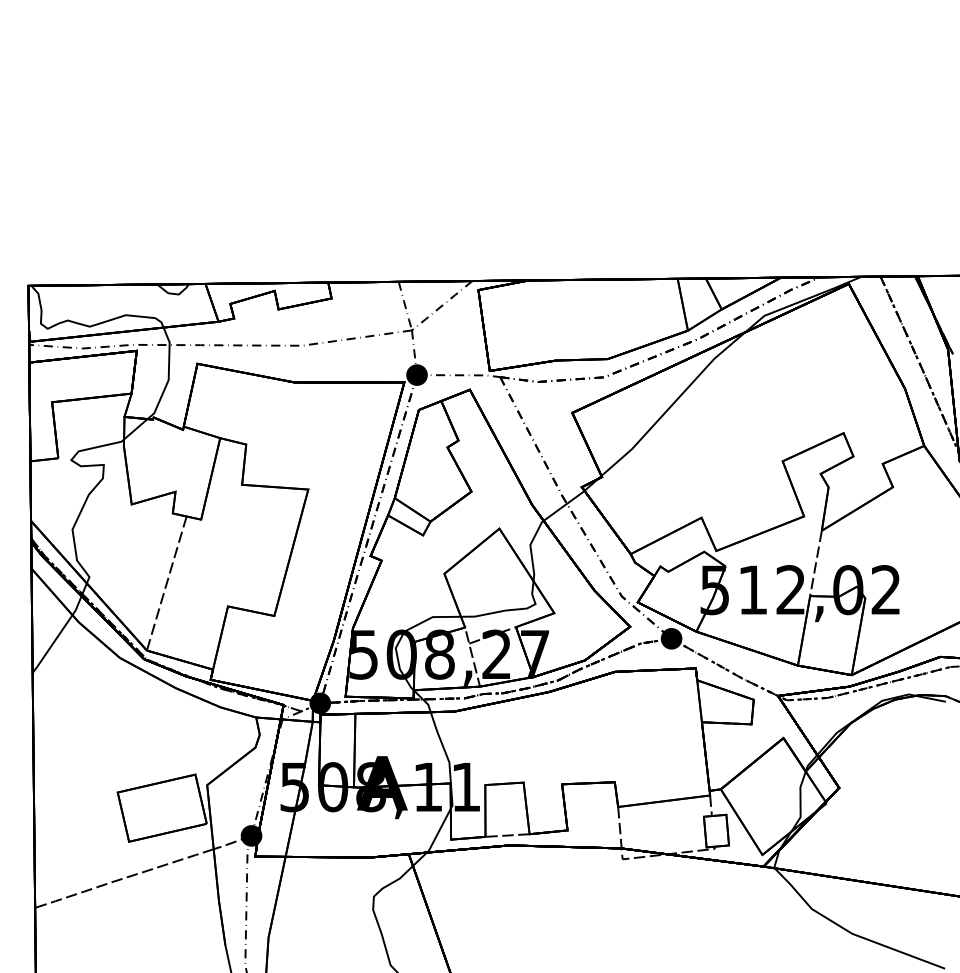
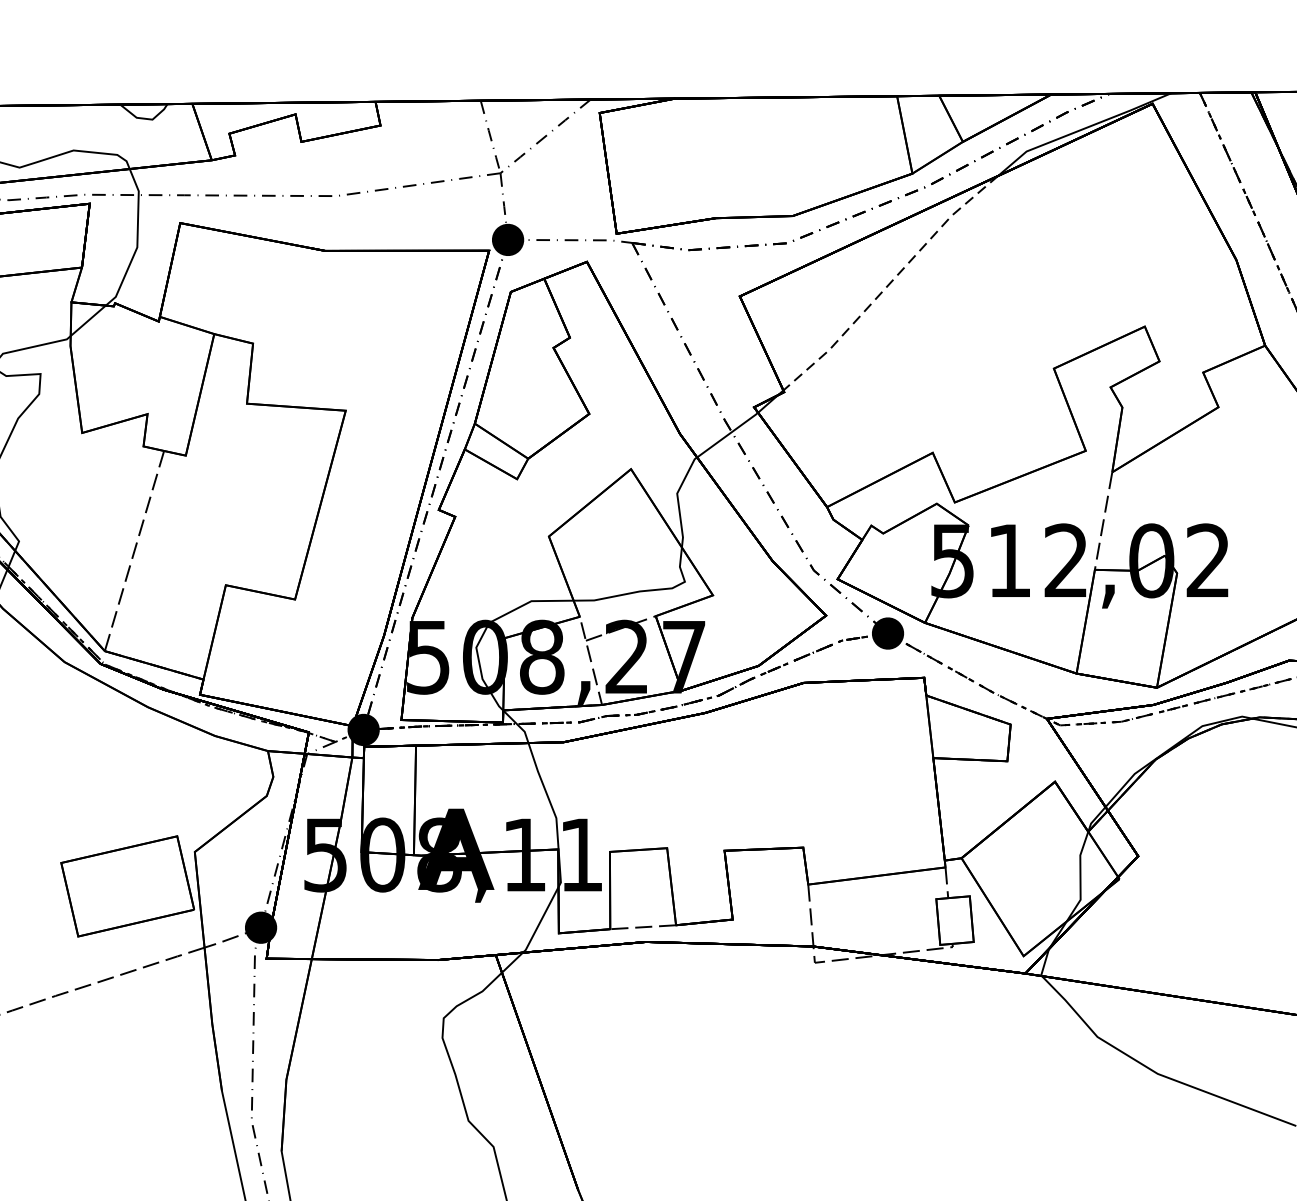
line: (672, 404) -> (889, 283), solid -> dashed

